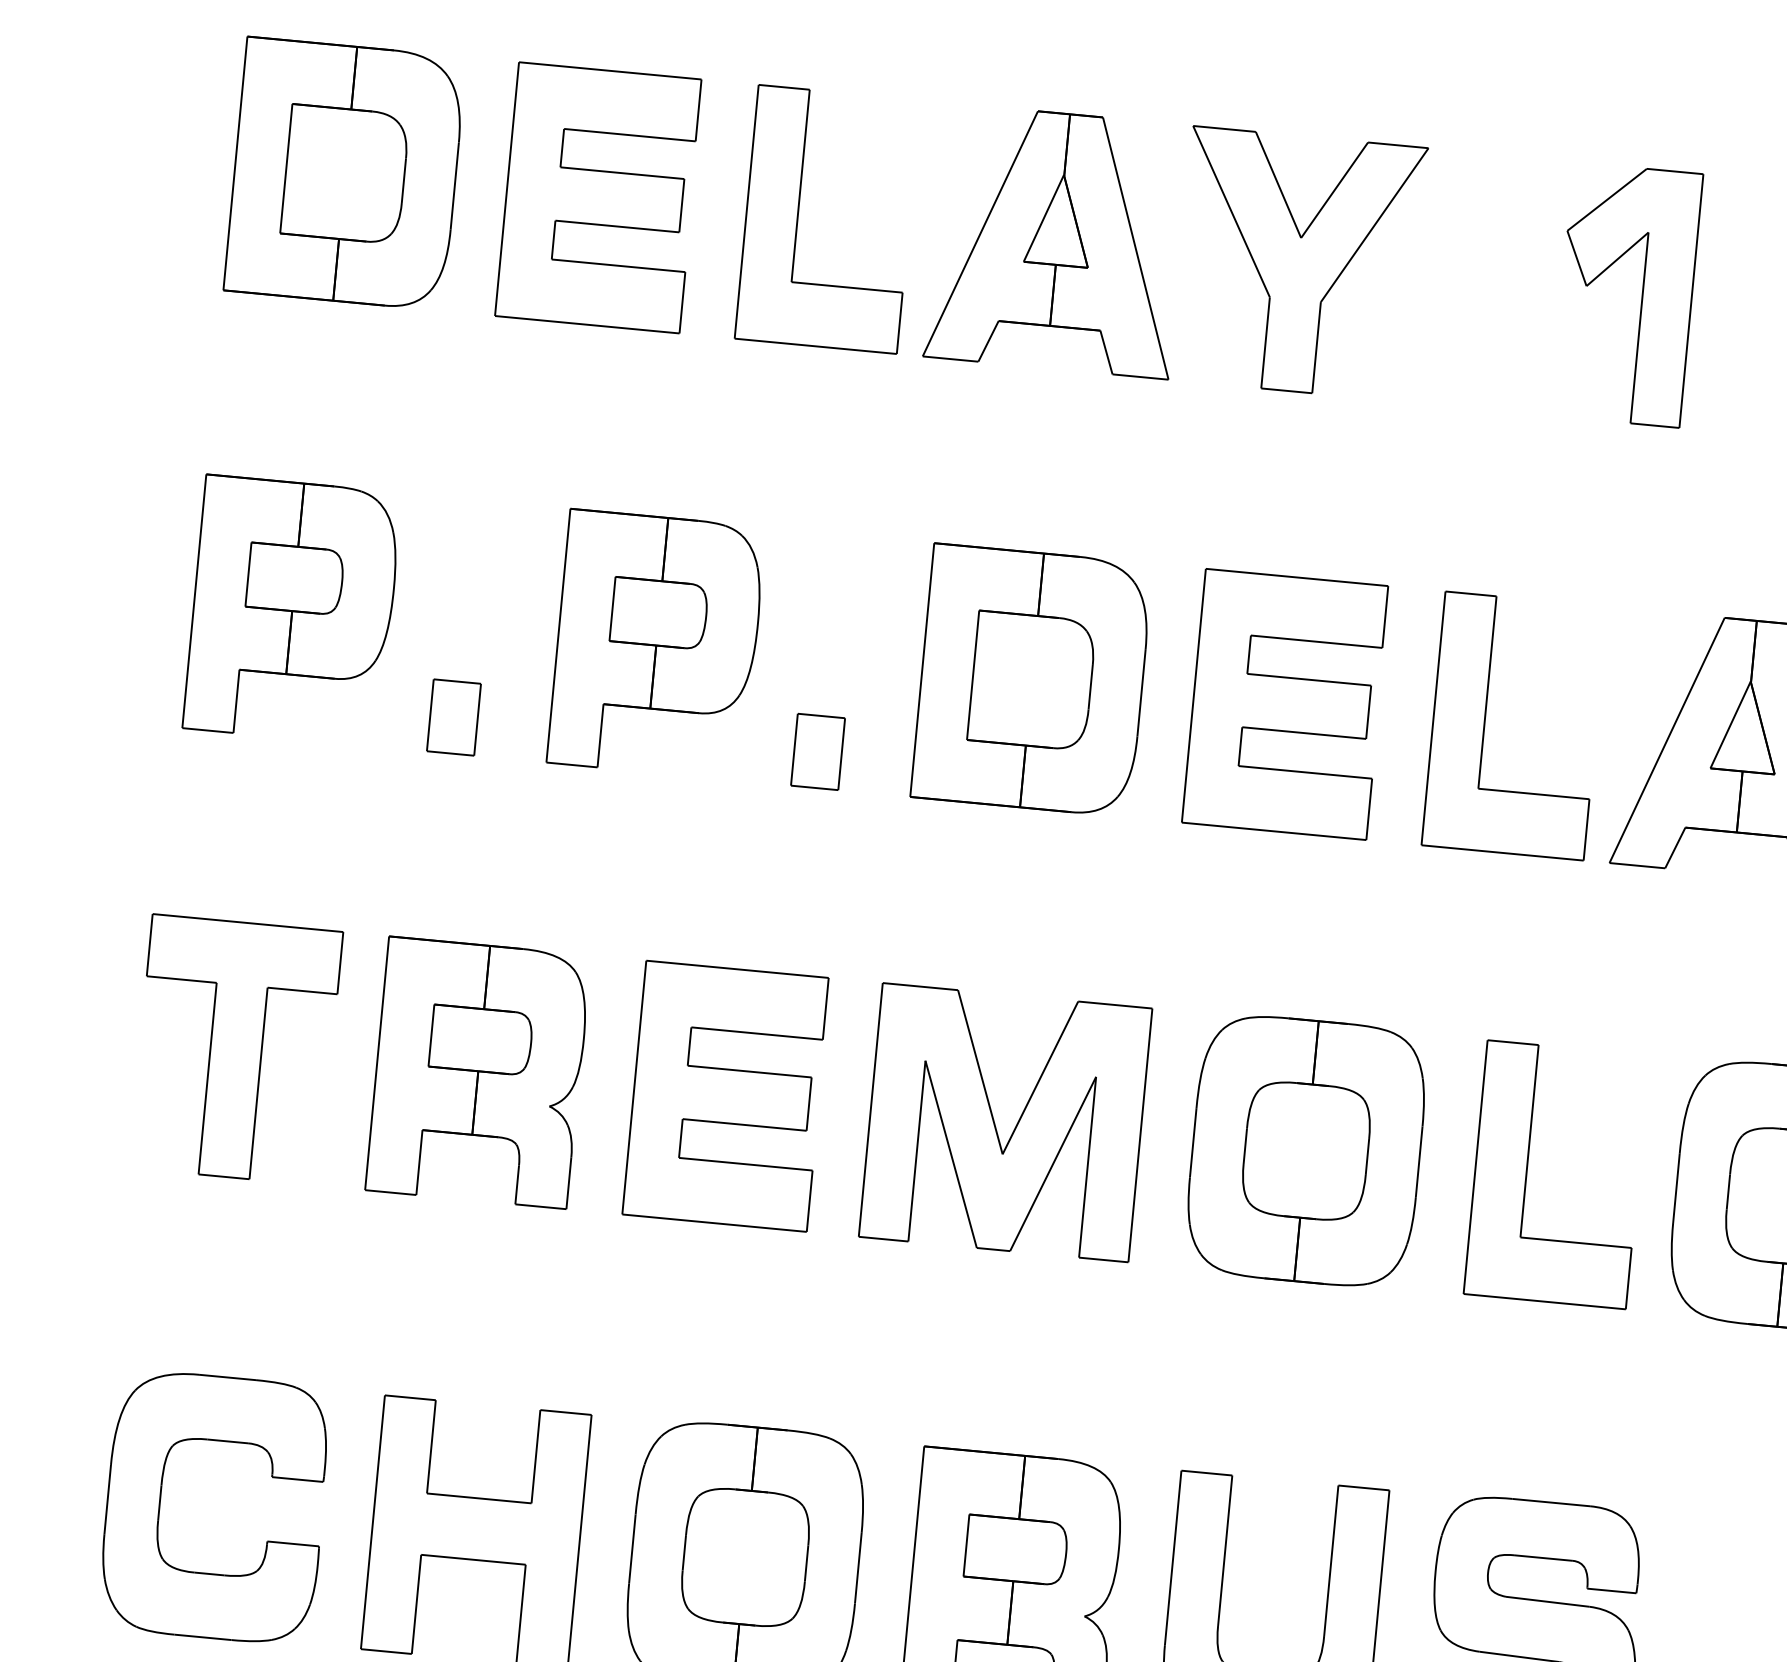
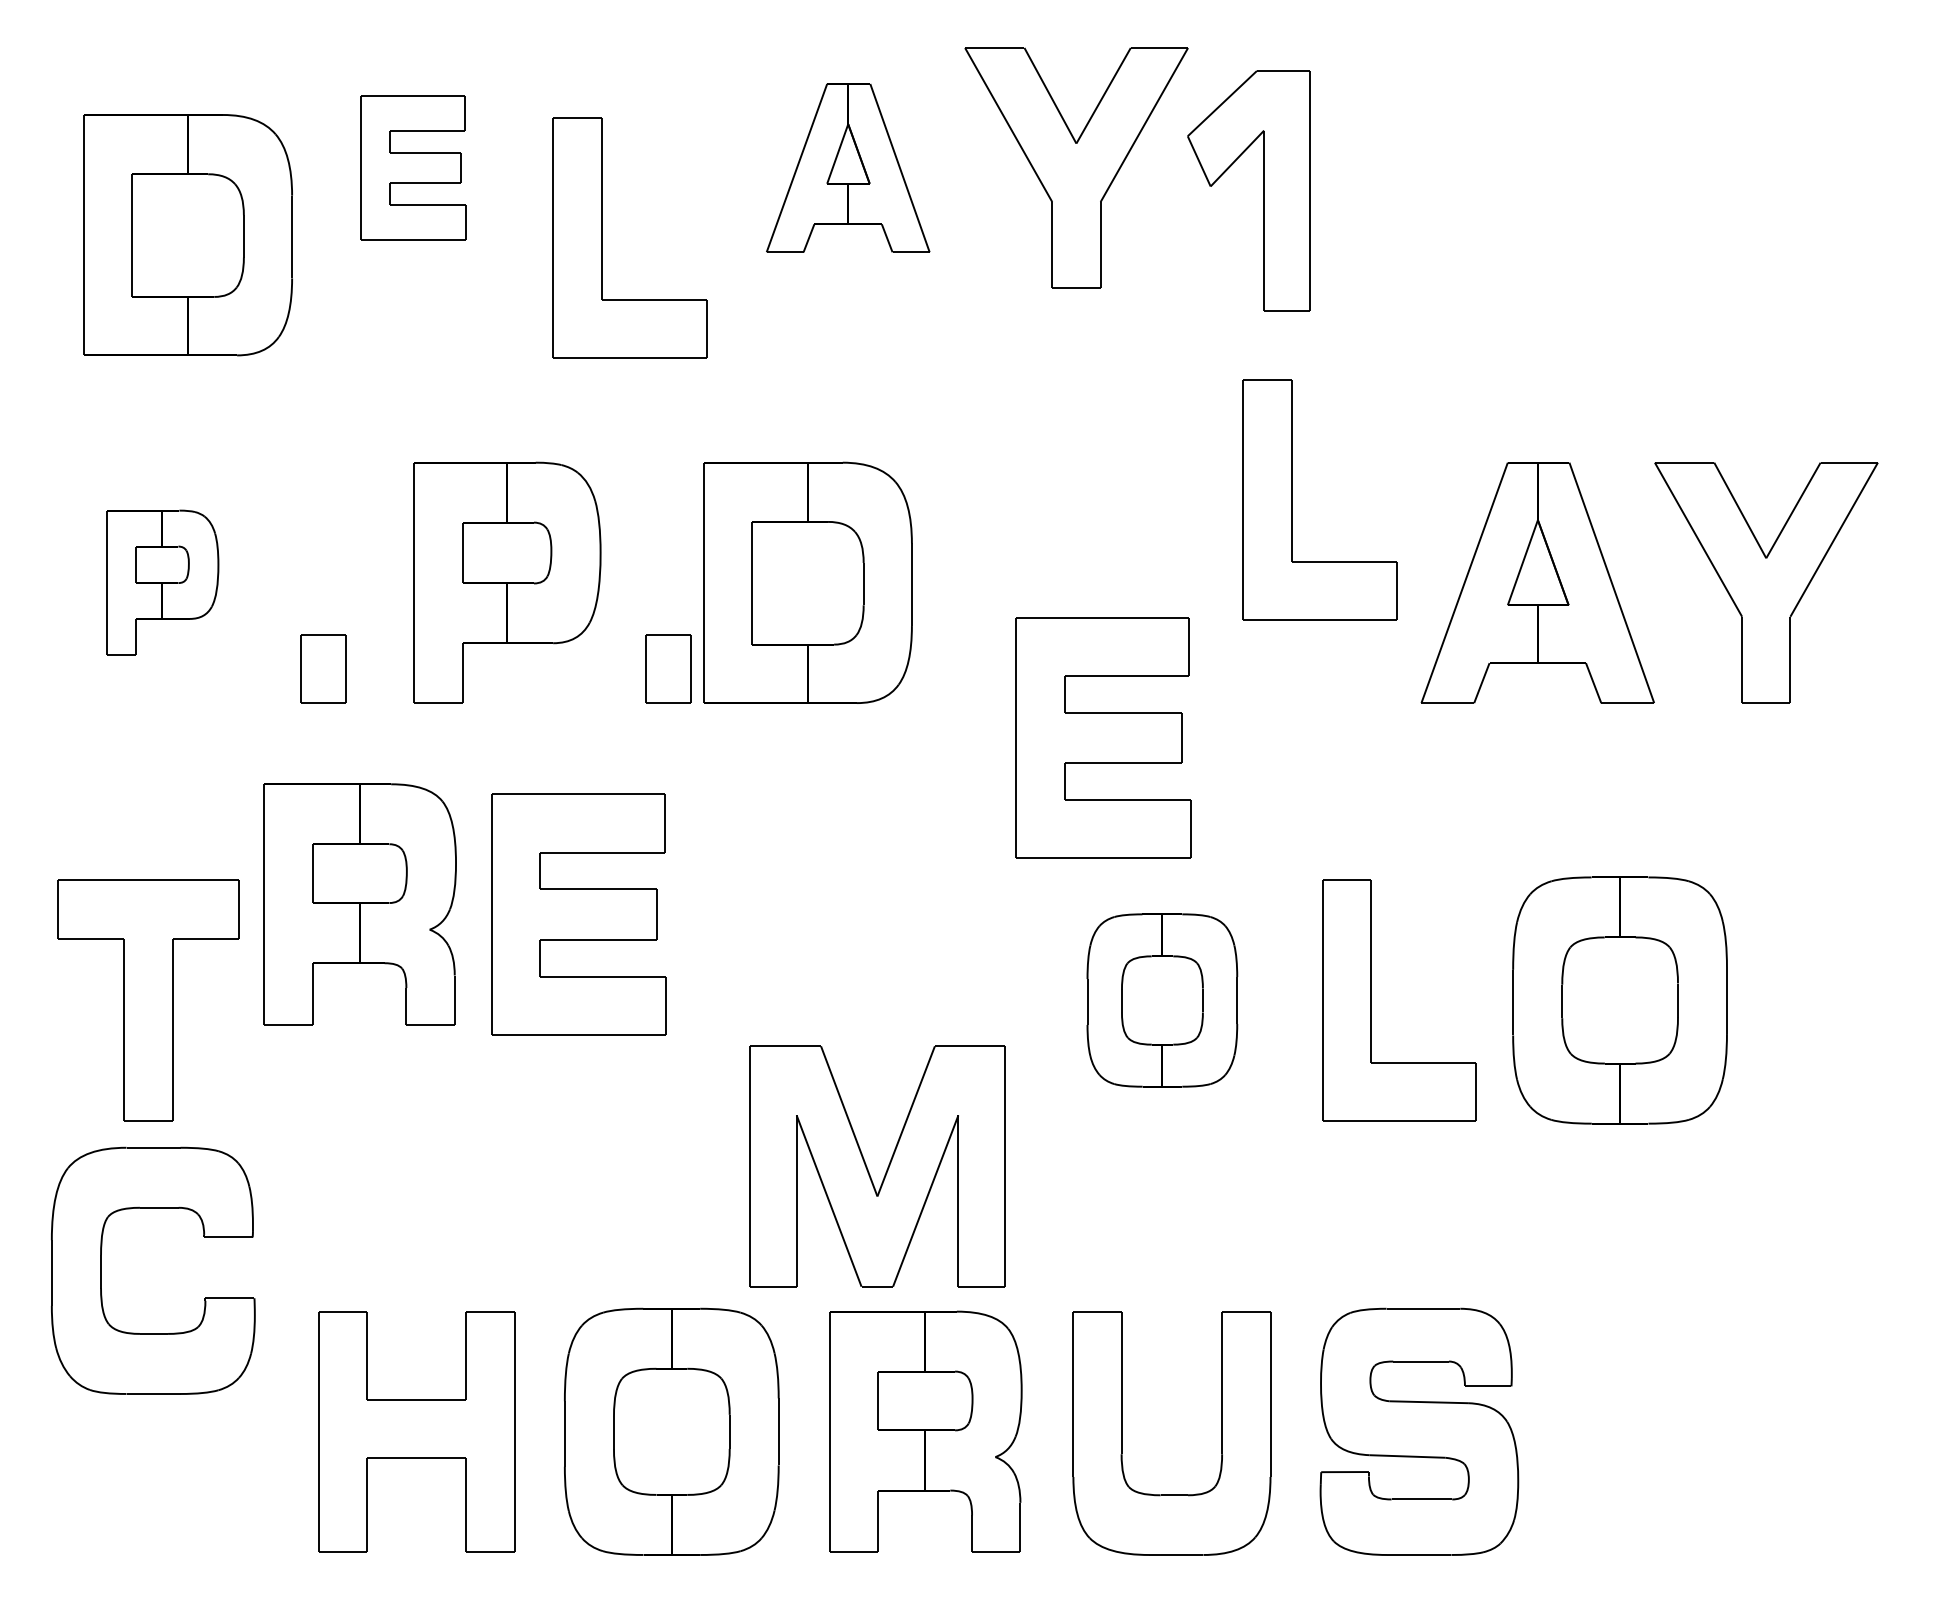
part: (344, 174) -> (187, 235), moved
part: (598, 197) -> (413, 167), size x0.6
part: (798, 215) -> (602, 237), moved
part: (1058, 240) -> (848, 167), size x0.7
part: (1641, 295) -> (1263, 190), moved
part: (292, 610) -> (162, 582), size x0.6
part: (1031, 679) -> (807, 582), moved
part: (1285, 703) -> (1103, 737), moved
part: (1485, 722) -> (1292, 499), moved
part: (477, 1072) -> (359, 904), moved
part: (725, 1096) -> (578, 914), moved
part: (995, 1124) -> (868, 1169), moved
part: (1306, 1151) -> (1162, 1000), size x0.7
part: (160, 1501) -> (101, 1270), moved

